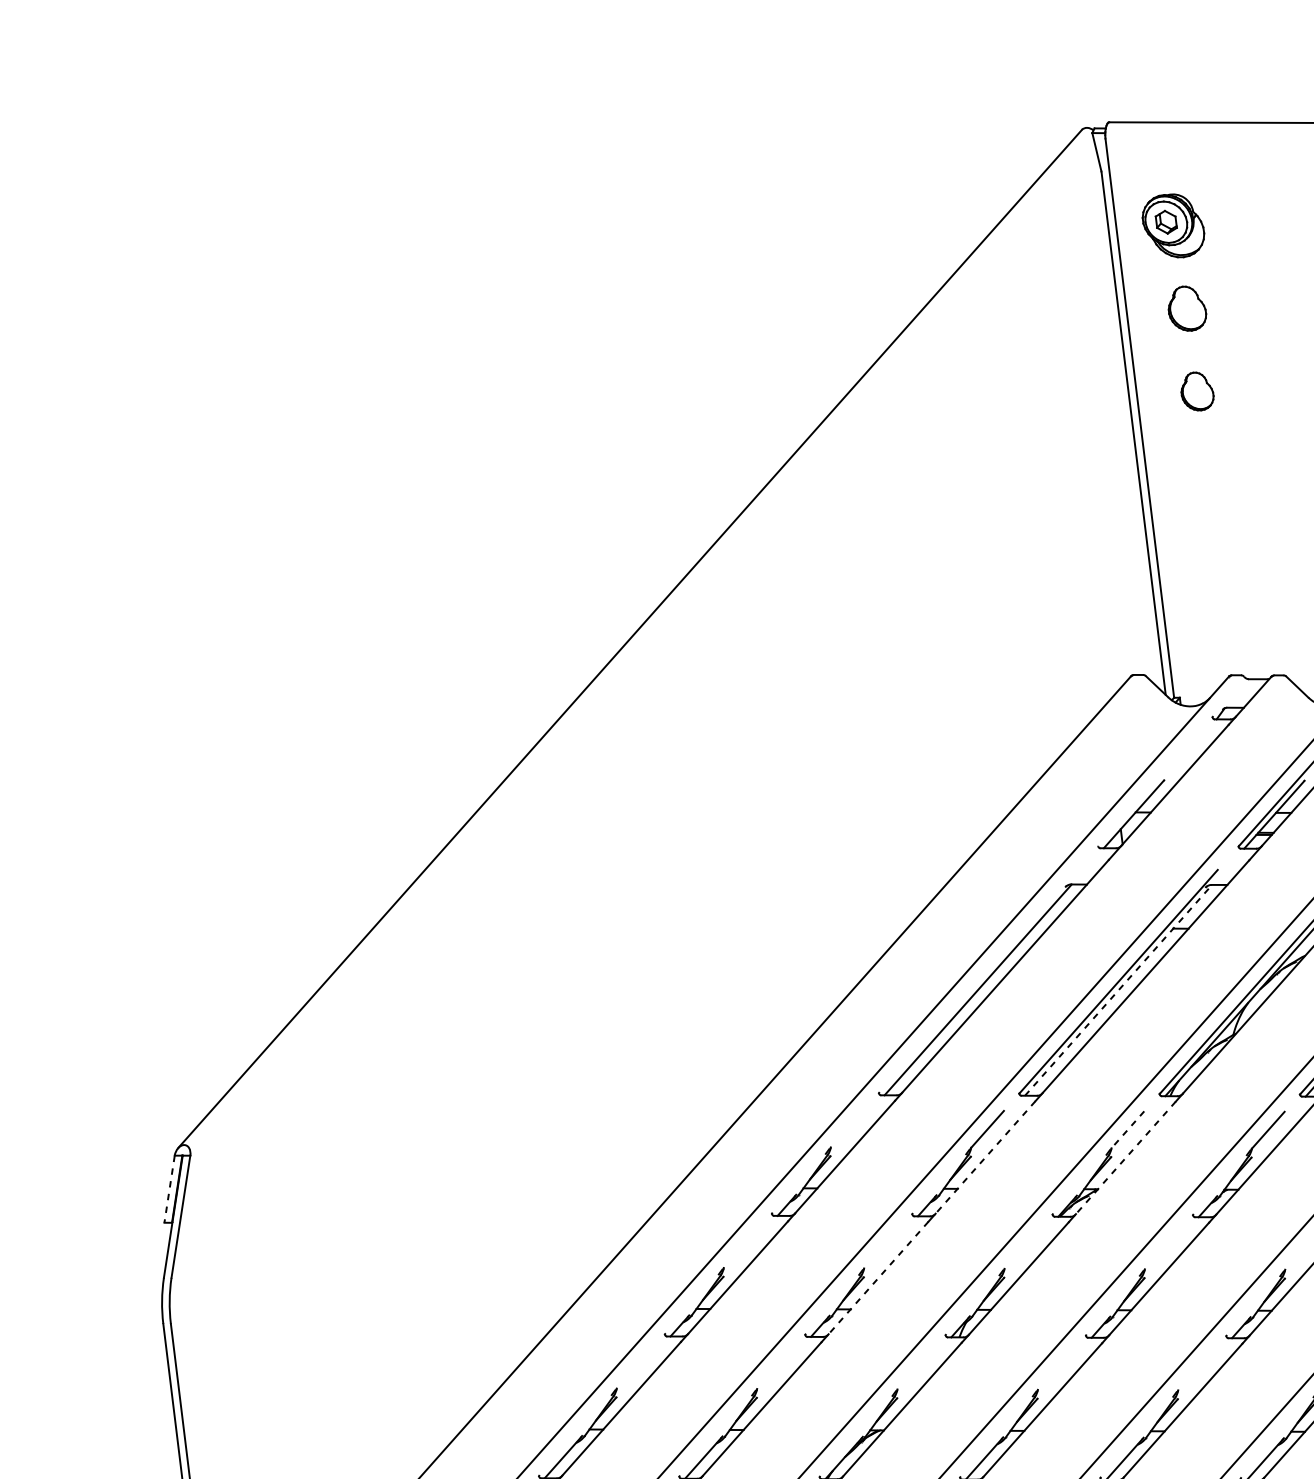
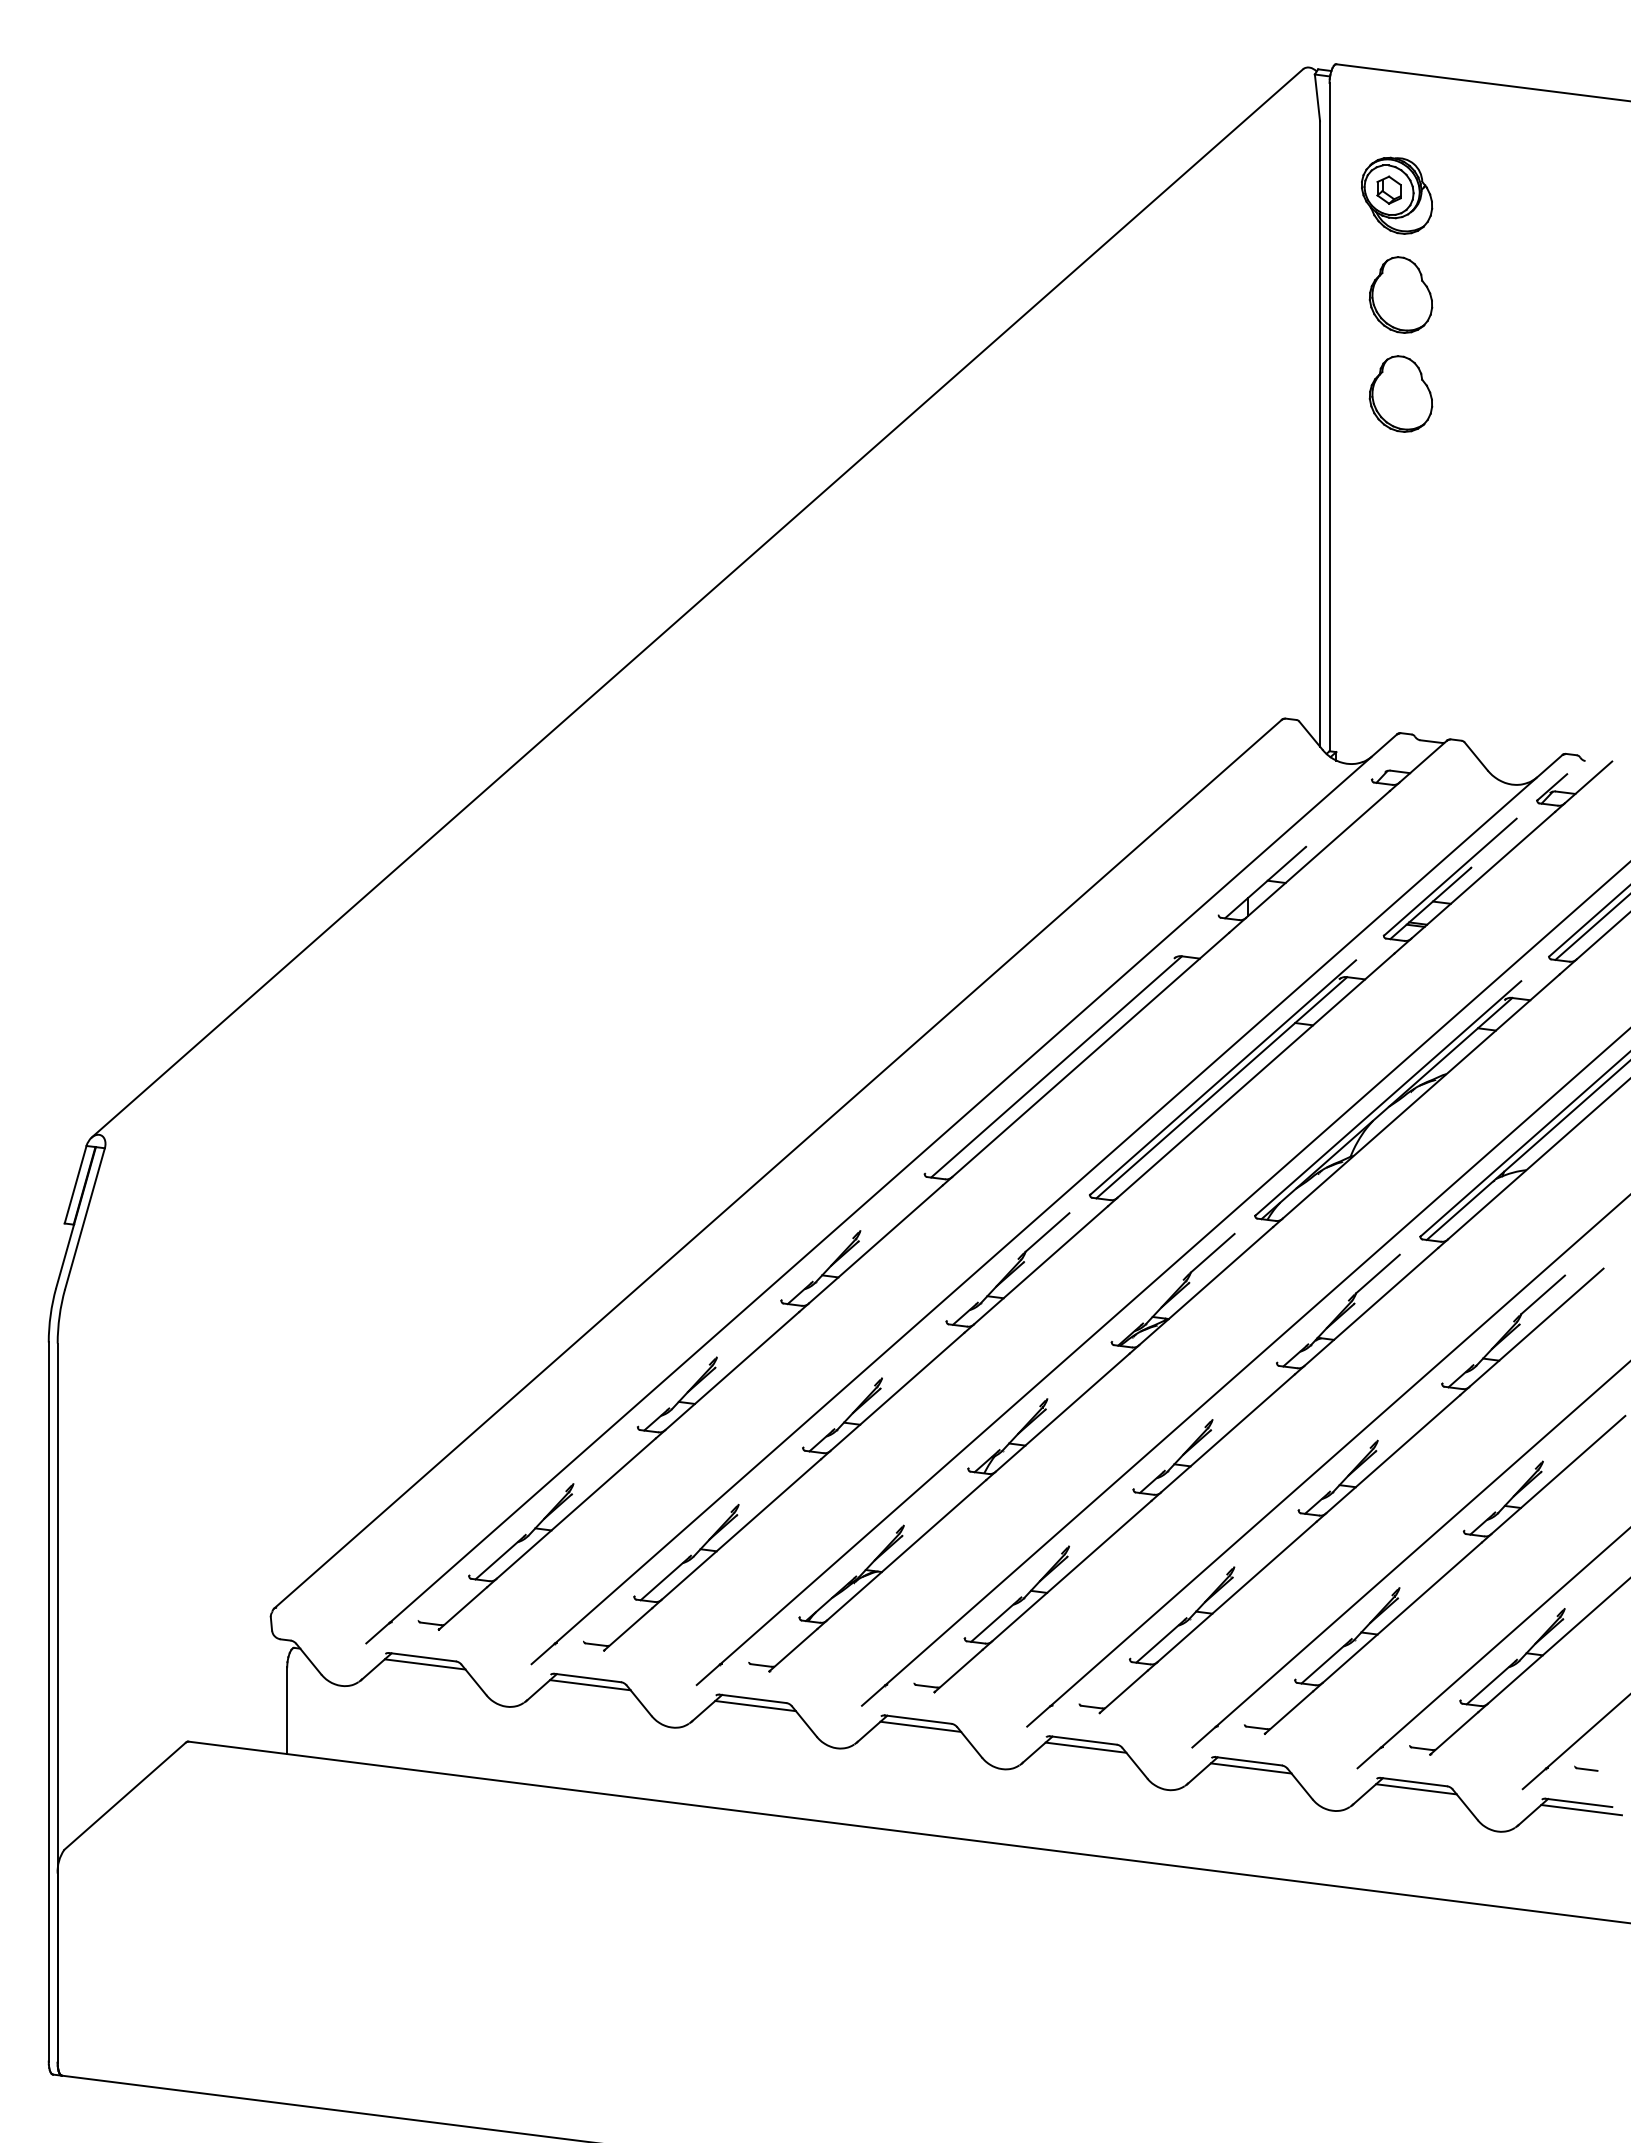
part: (1186, 308) -> (1400, 294), size x1.43
part: (1196, 391) -> (1400, 393), size x1.67
line: (1119, 990) -> (1222, 1087), dashed -> solid
line: (1127, 1129) -> (1212, 1253), dashed -> solid
line: (985, 1157) -> (1040, 1265), dashed -> solid
line: (1125, 1158) -> (1205, 1286), dashed -> solid
line: (169, 1189) -> (75, 1185), dashed -> solid
line: (878, 1278) -> (897, 1392), dashed -> solid

